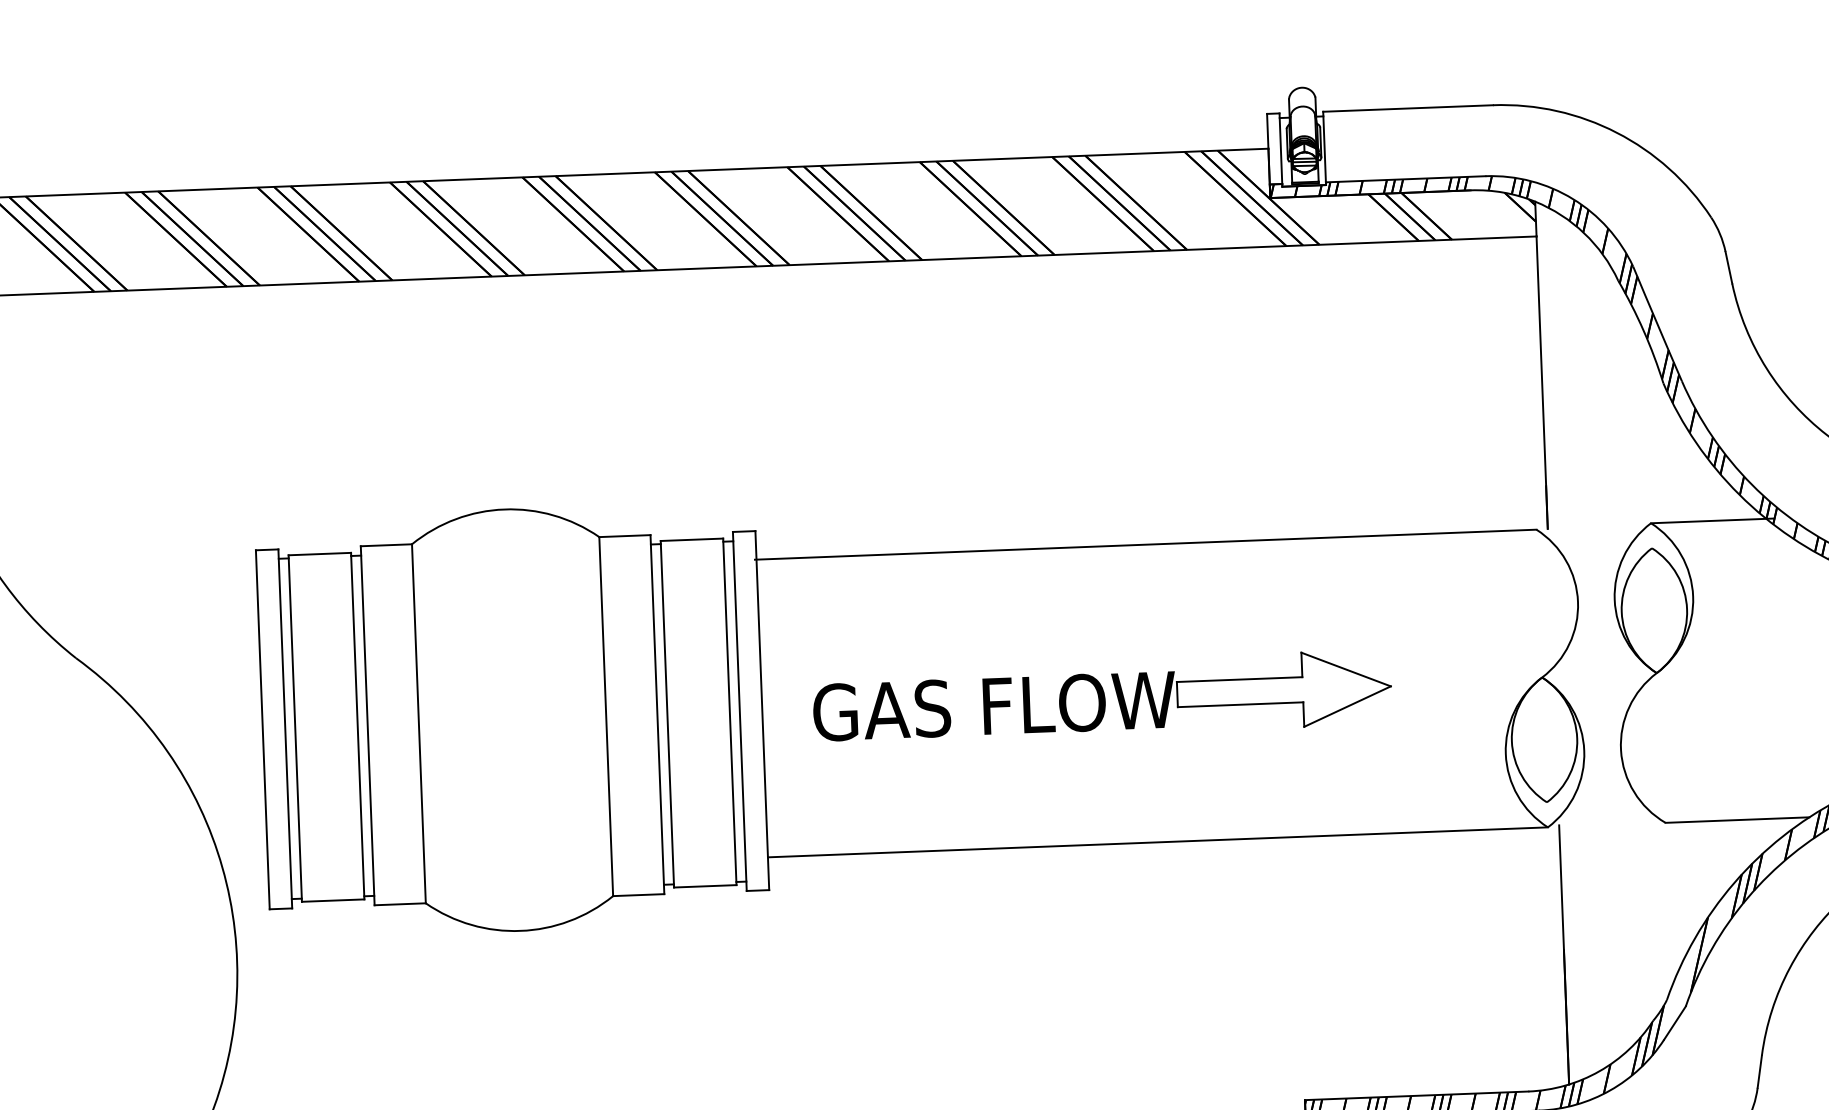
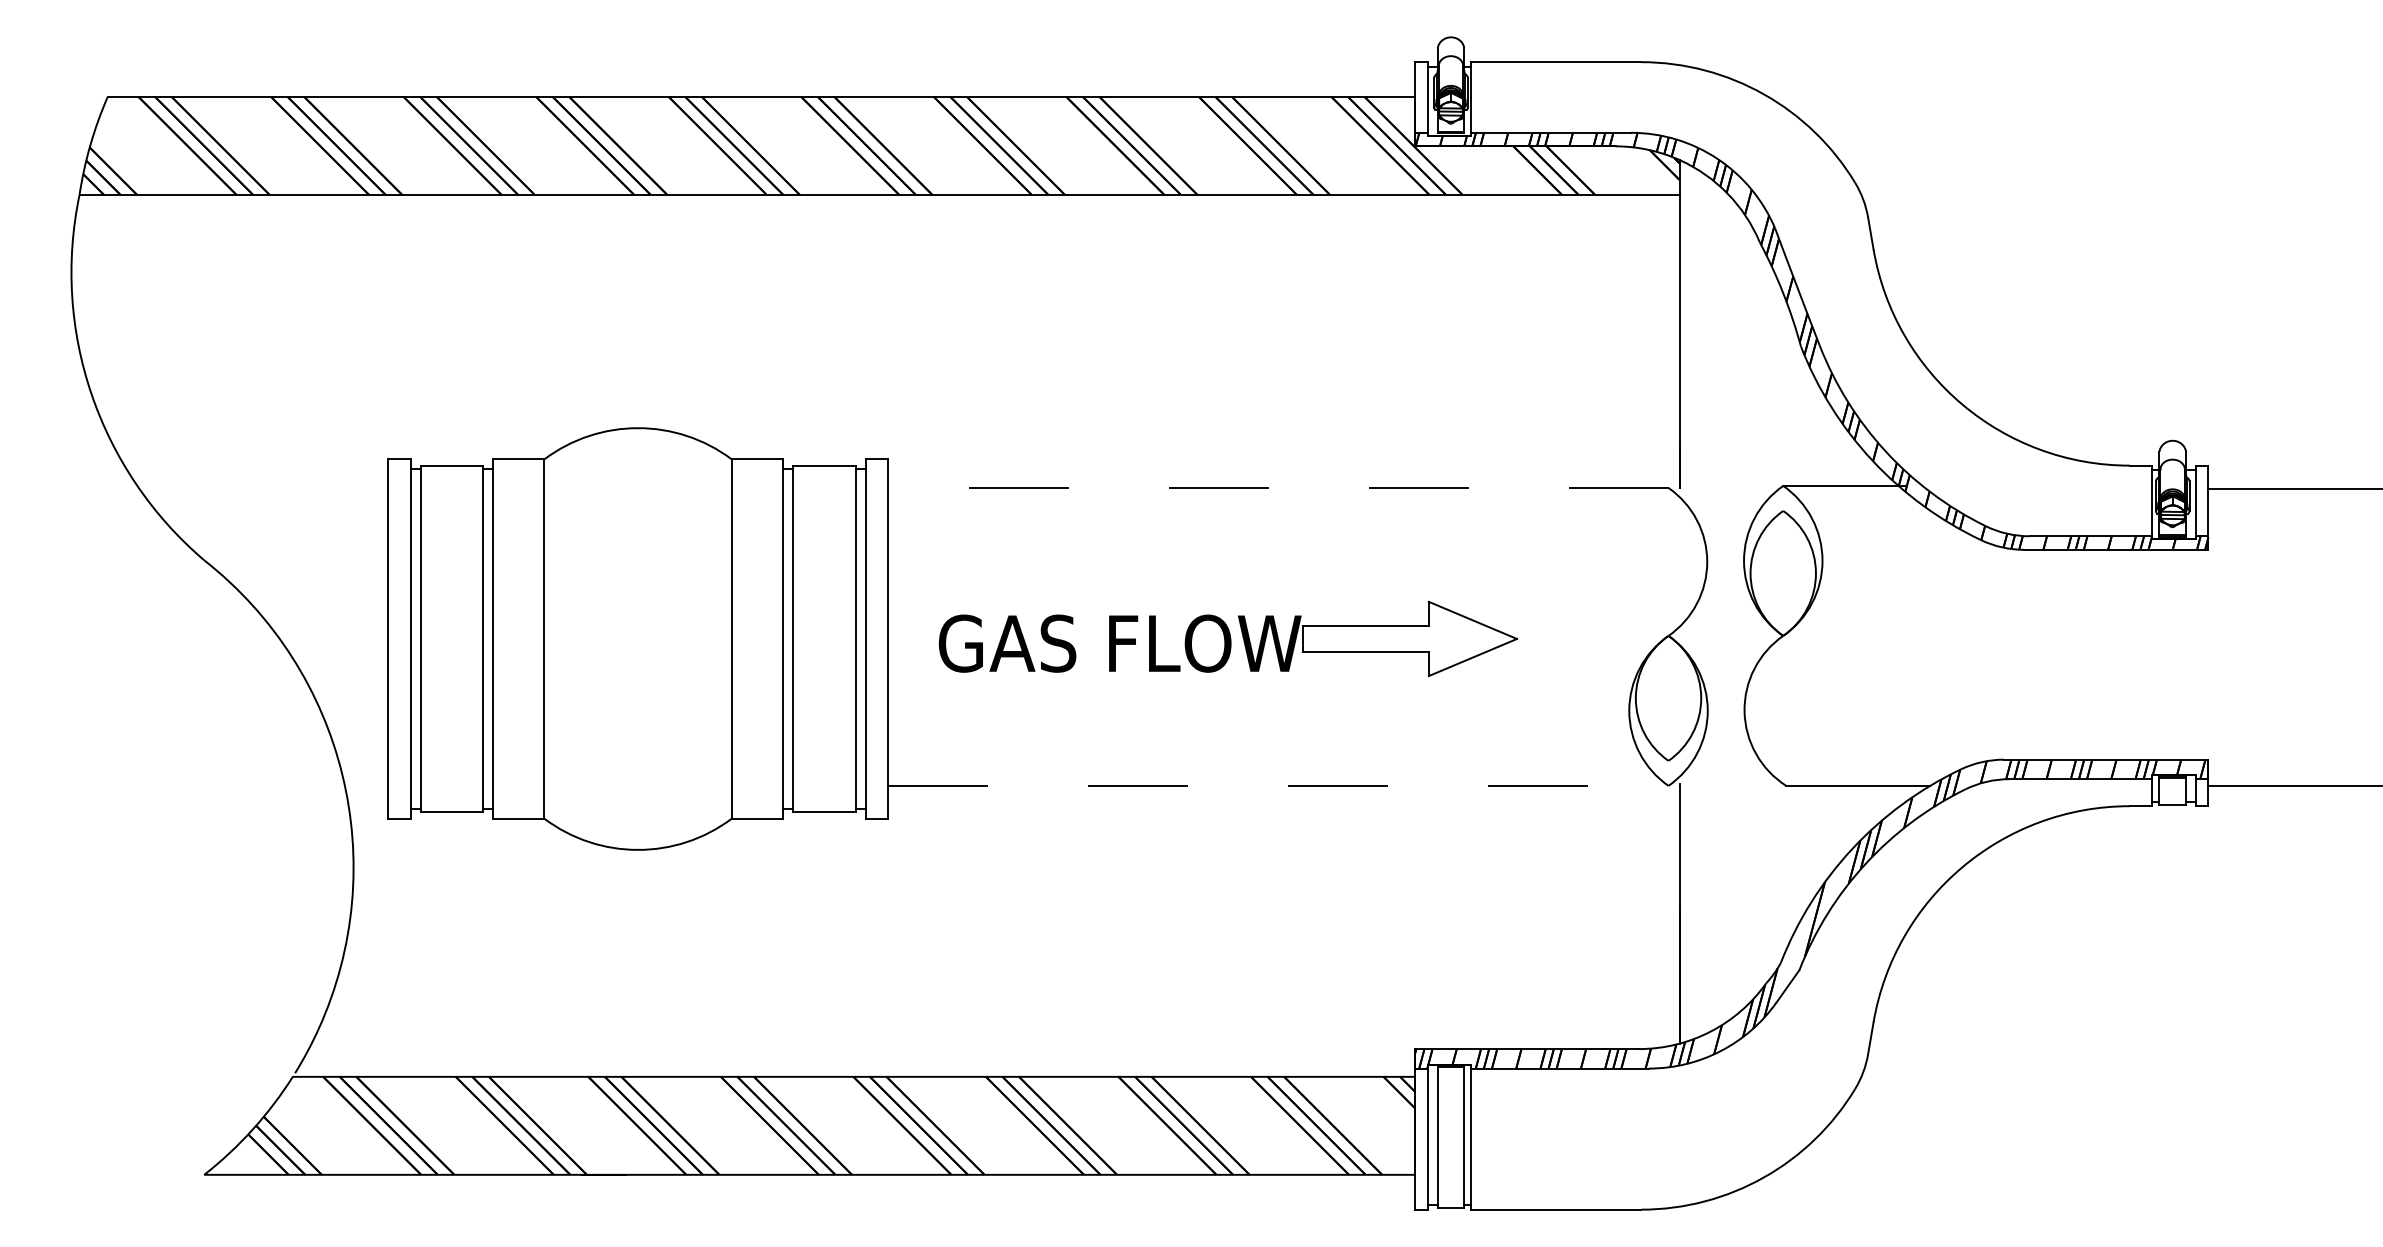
line: (1144, 544) -> (1276, 487), solid -> dashed
line: (1158, 841) -> (1278, 785), solid -> dashed

